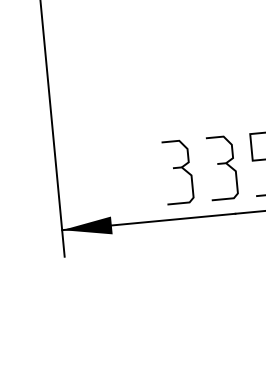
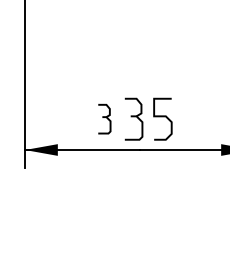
part: (177, 171) -> (104, 118), size x0.7

